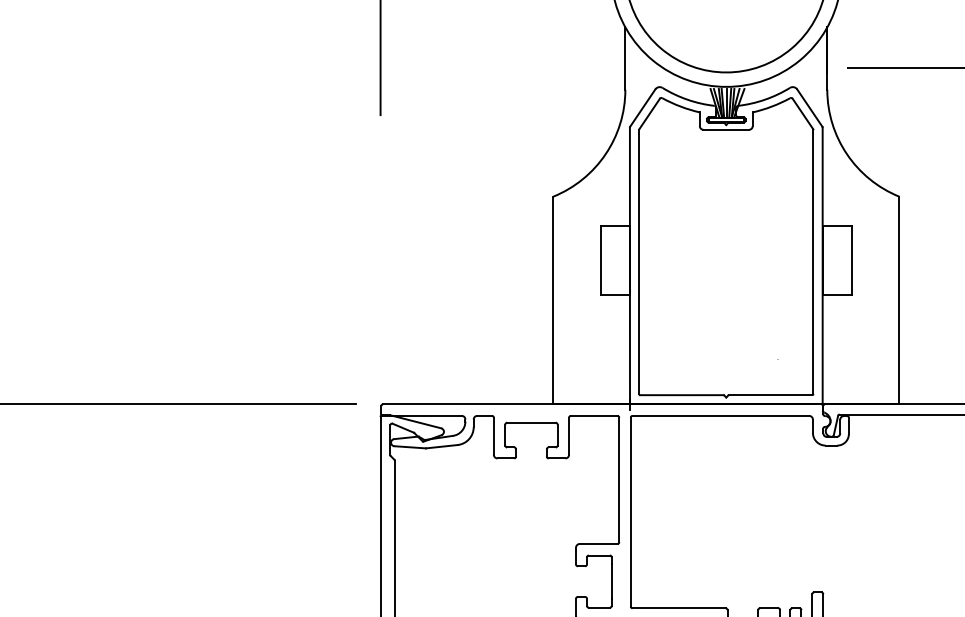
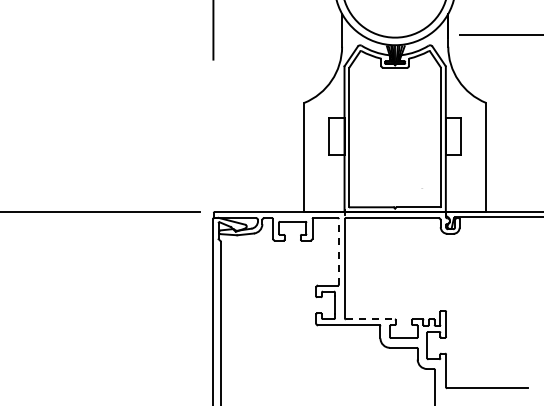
line: (618, 479) -> (338, 251), solid -> dashed
line: (679, 608) -> (370, 319), solid -> dashed

